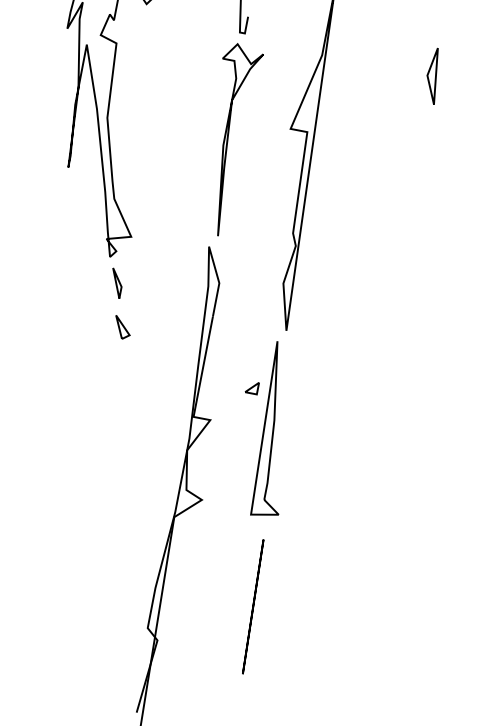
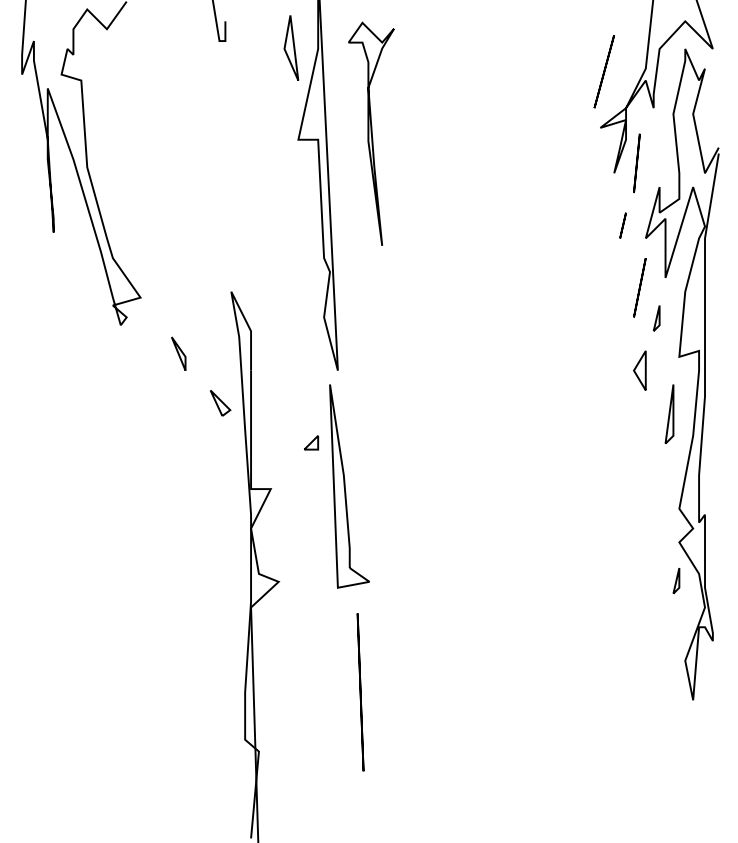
part: (433, 75) -> (291, 47), moved
part: (227, 139) -> (371, 133), moved
part: (116, 282) -> (178, 353), moved
part: (122, 328) -> (220, 403), moved

